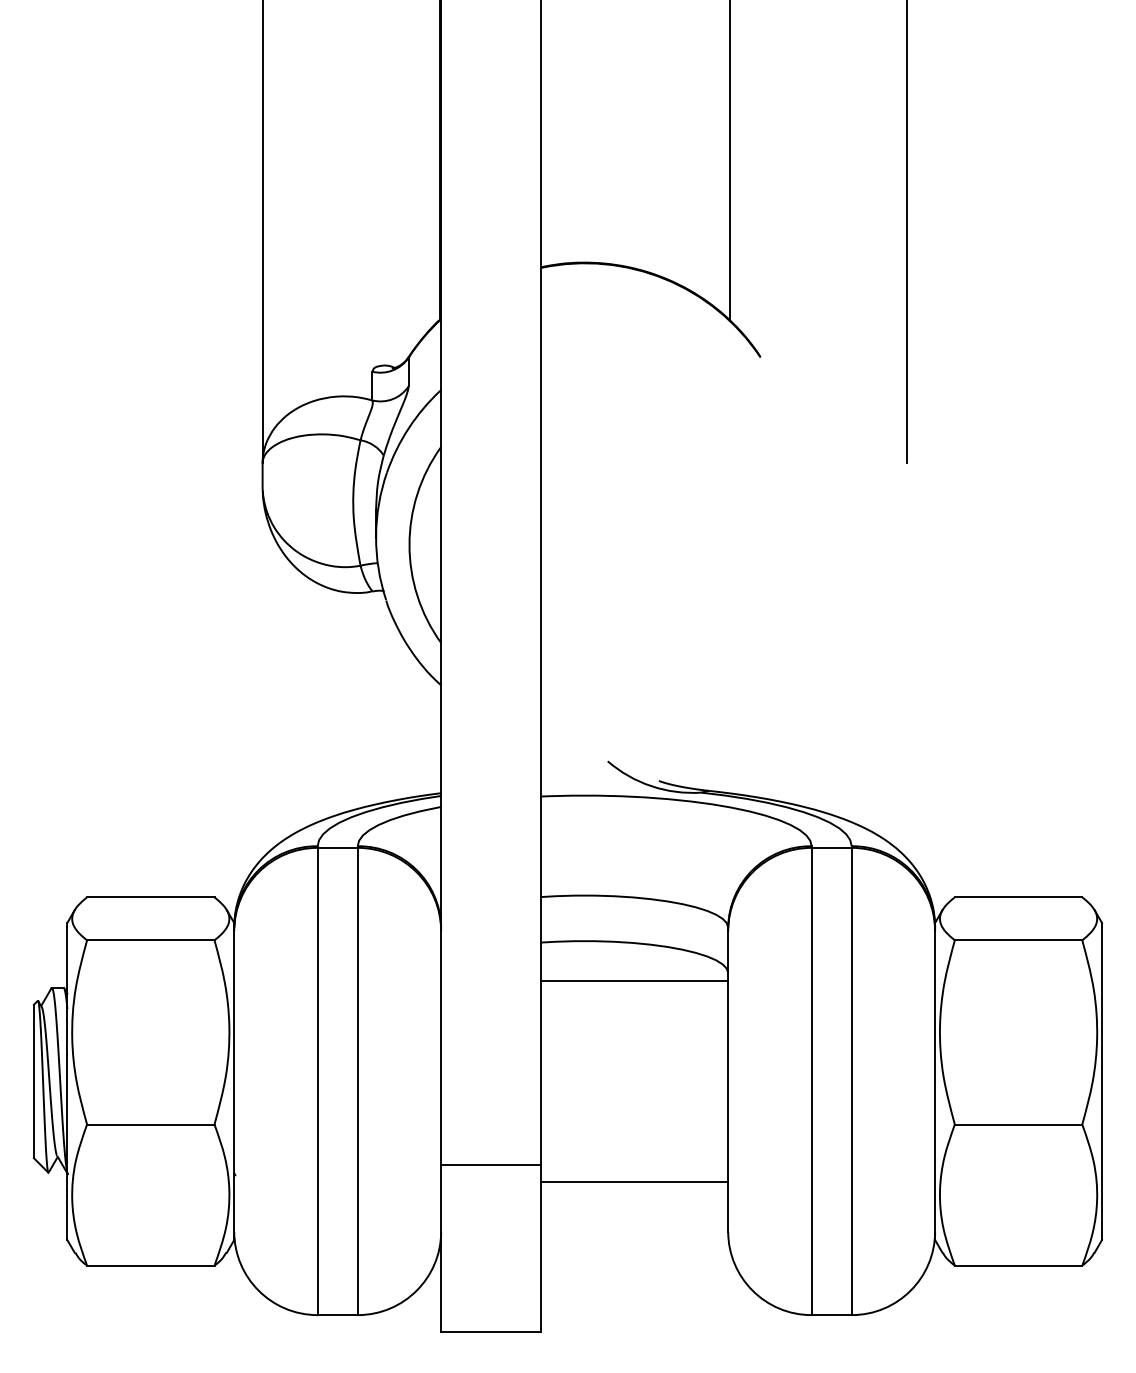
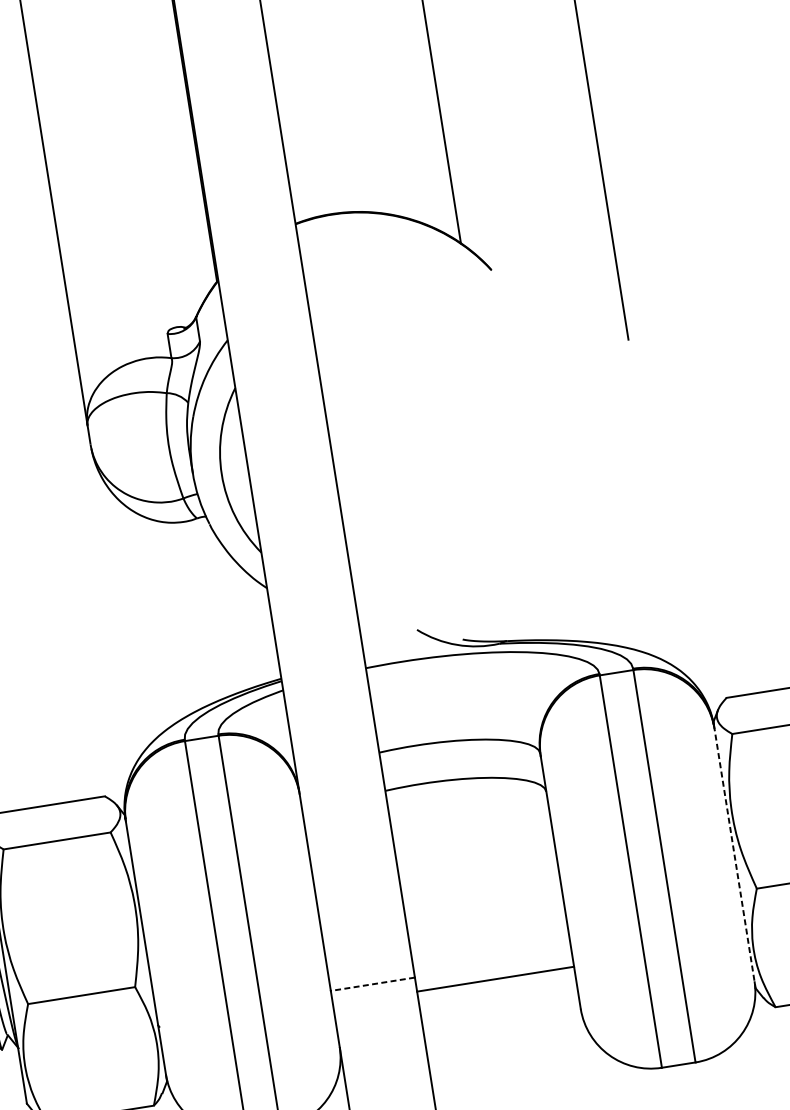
line: (634, 981) -> (468, 811), removed
line: (935, 1083) -> (735, 856), solid -> dashed
line: (490, 1164) -> (372, 984), solid -> dashed

